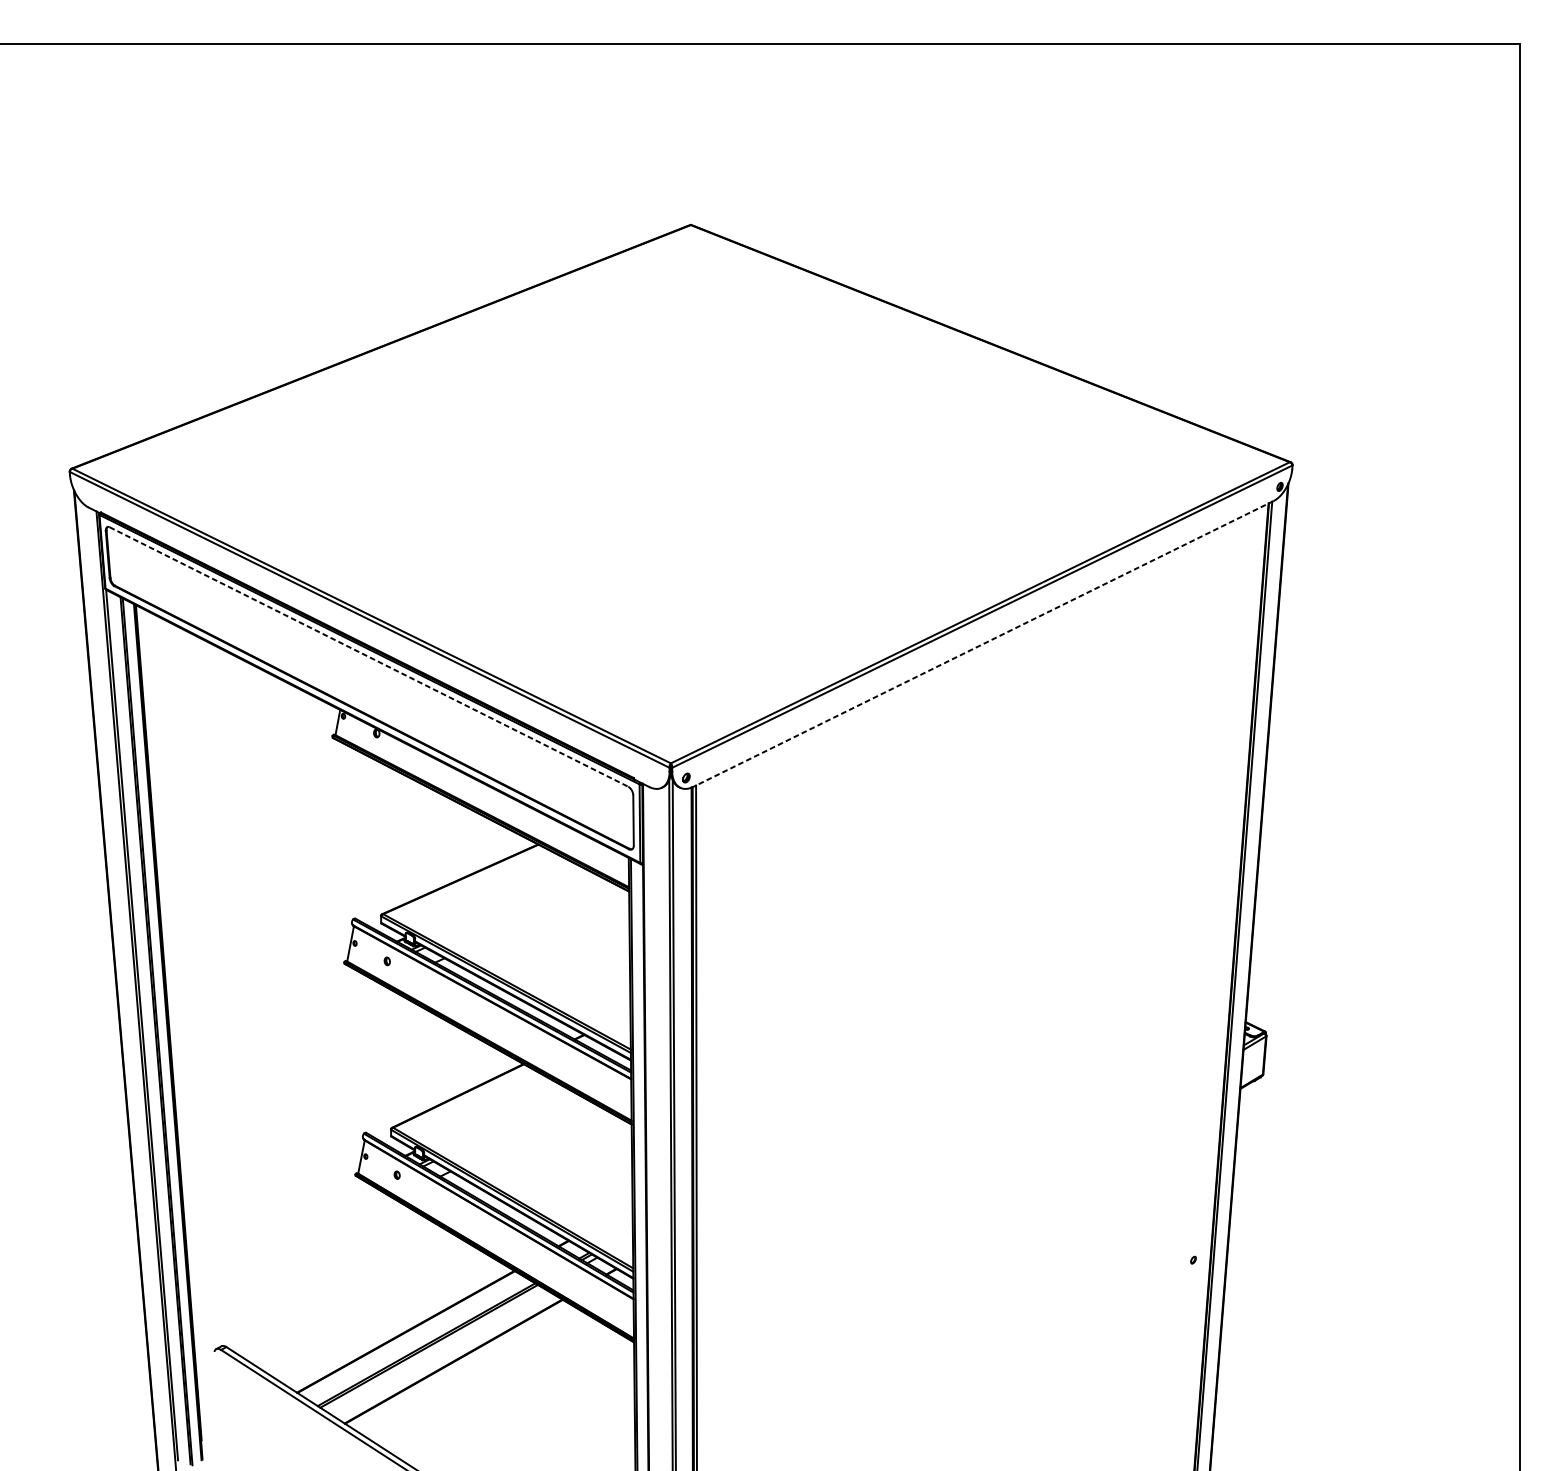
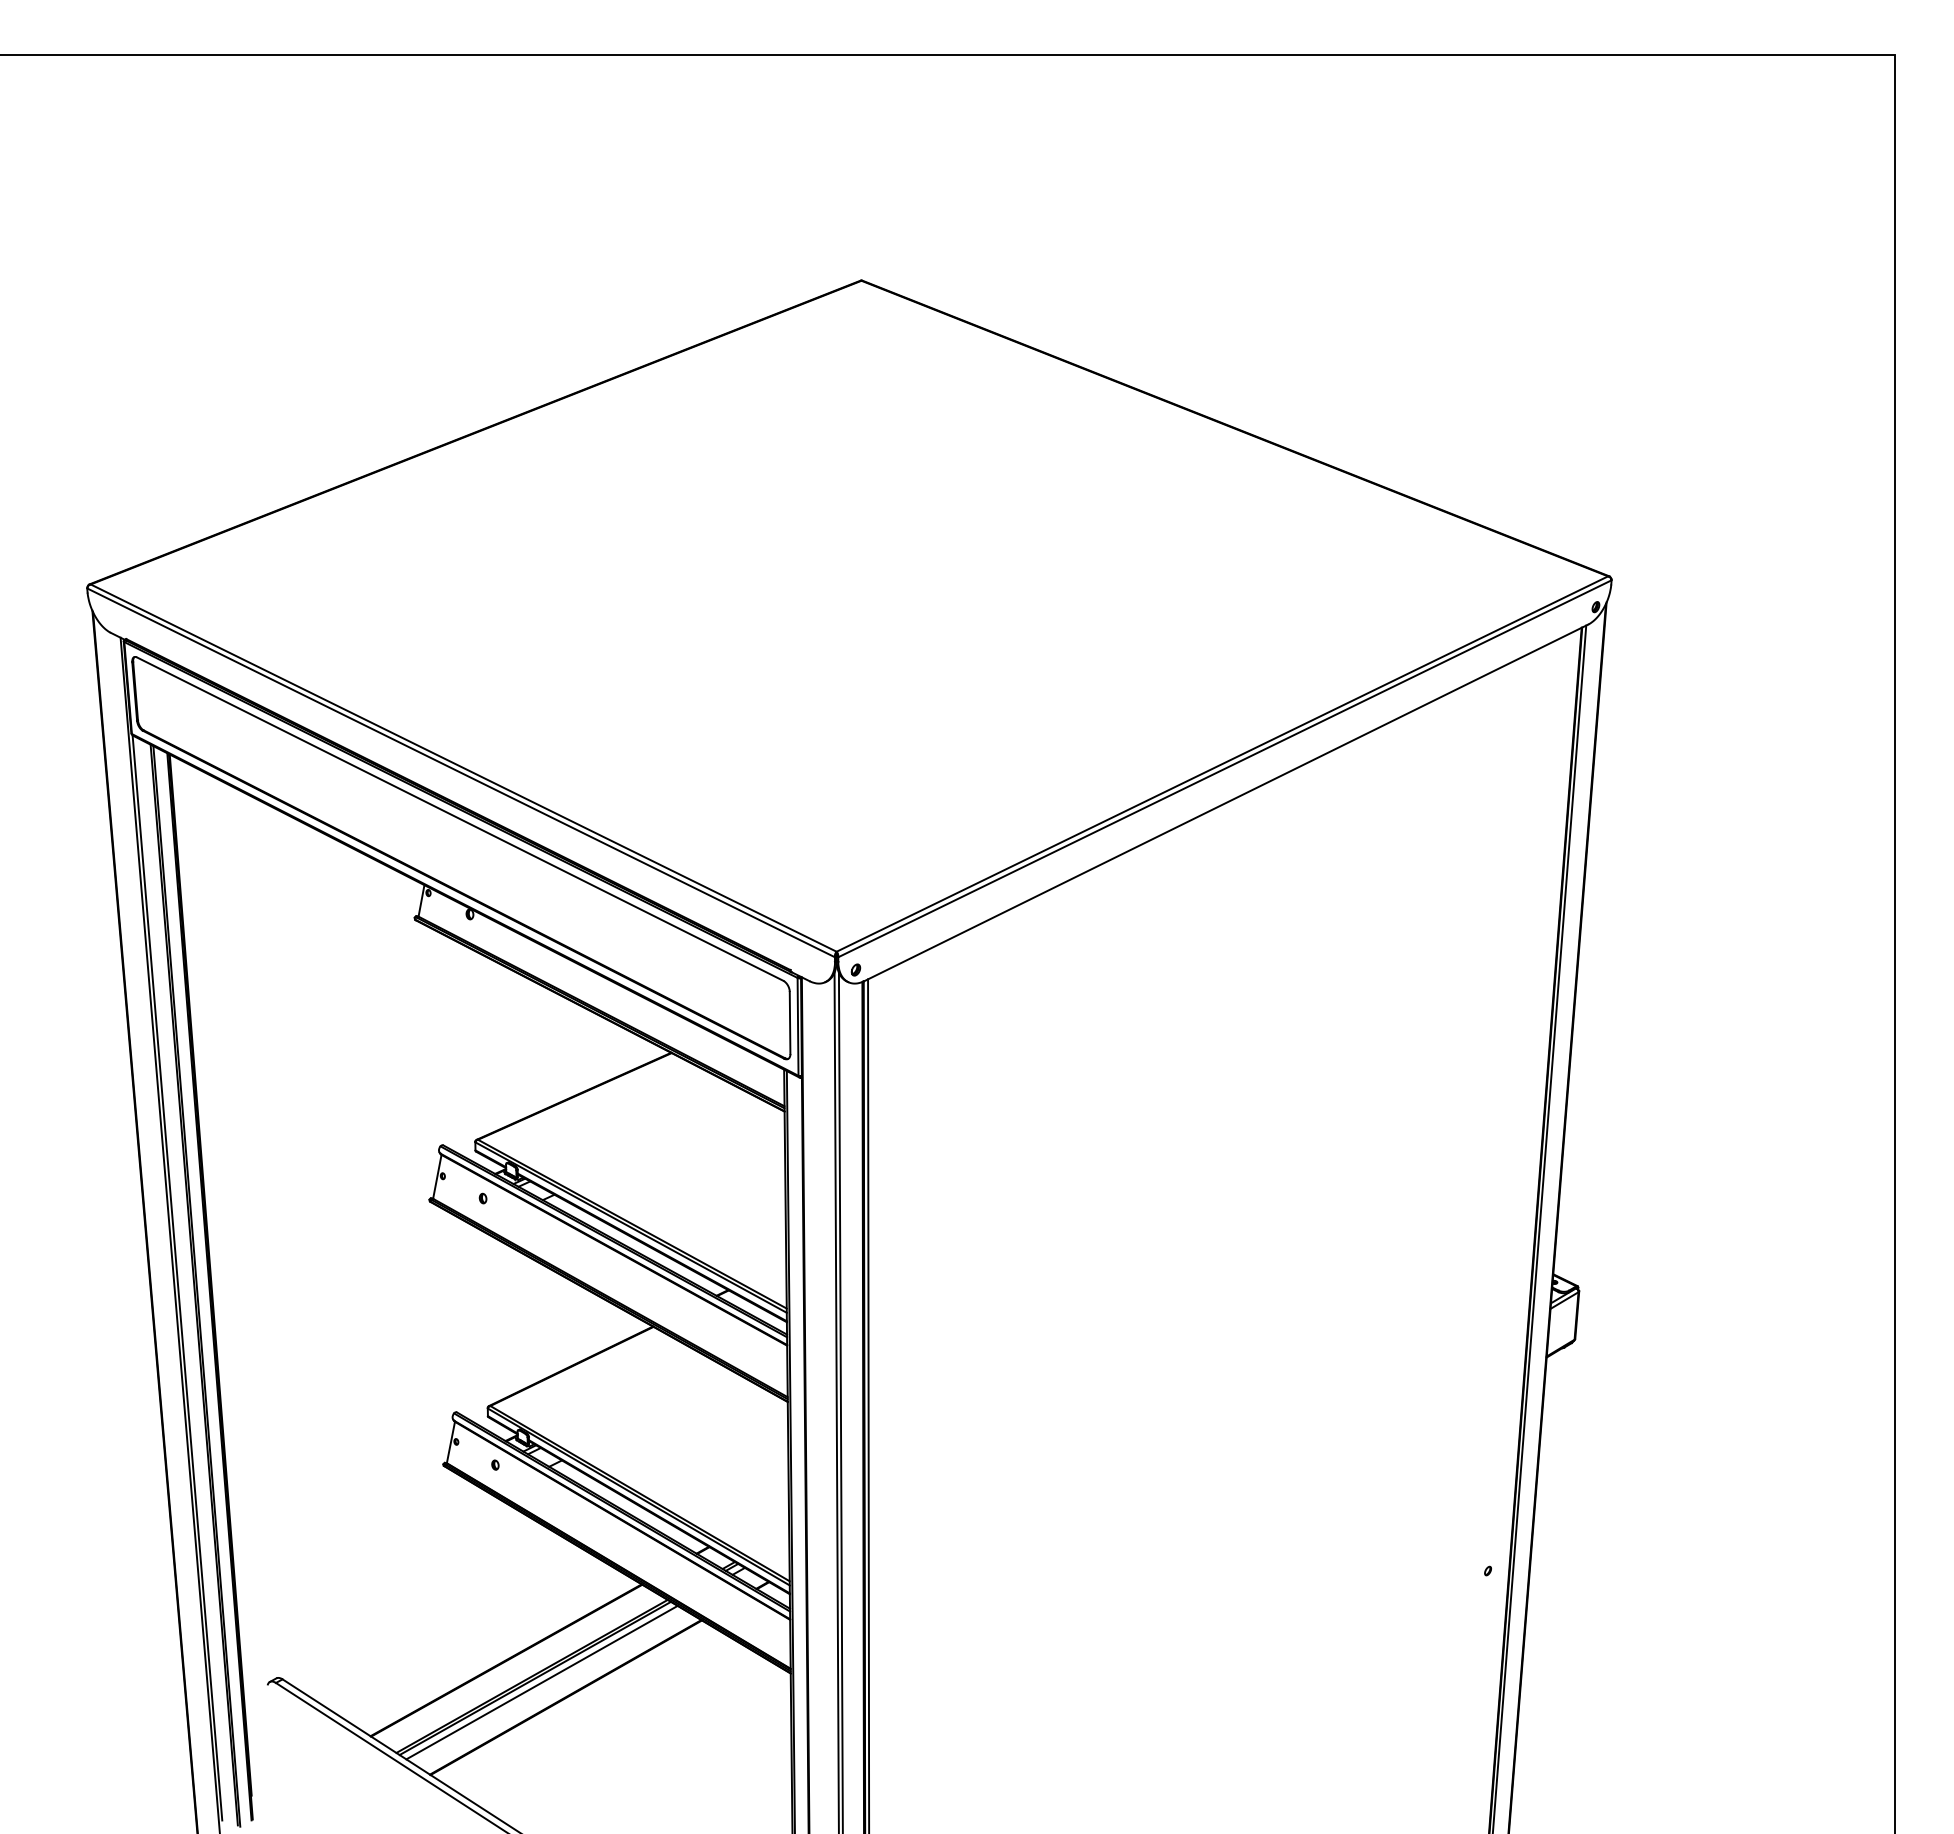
line: (982, 644) -> (1225, 803), dashed -> solid
line: (369, 657) -> (460, 819), dashed -> solid
line: (434, 1349) -> (541, 1682), added

